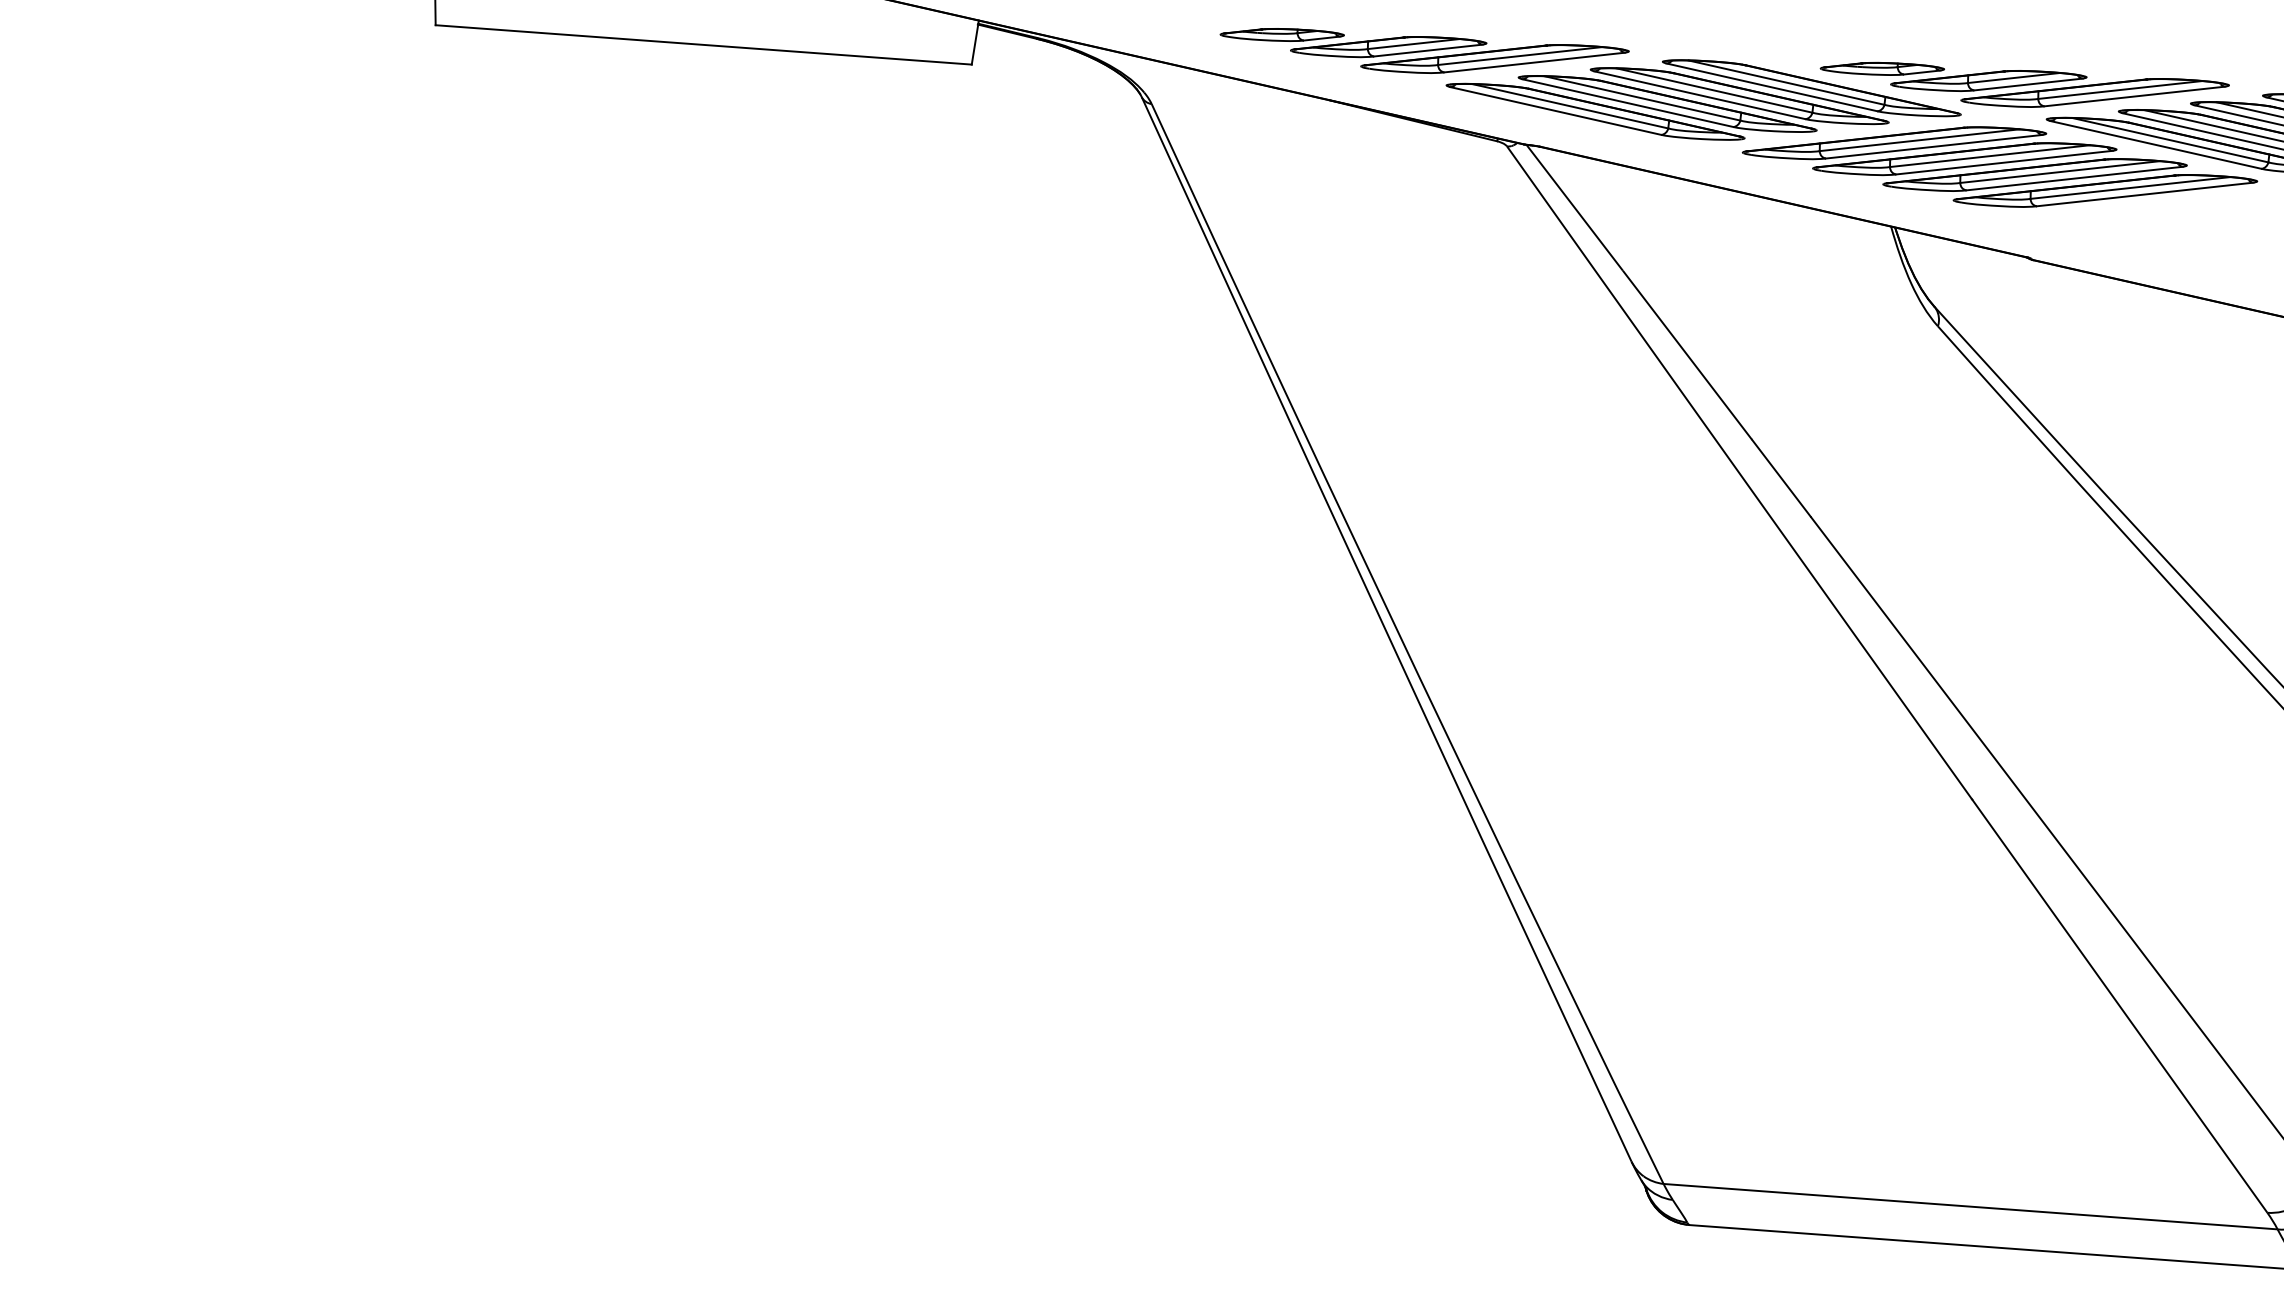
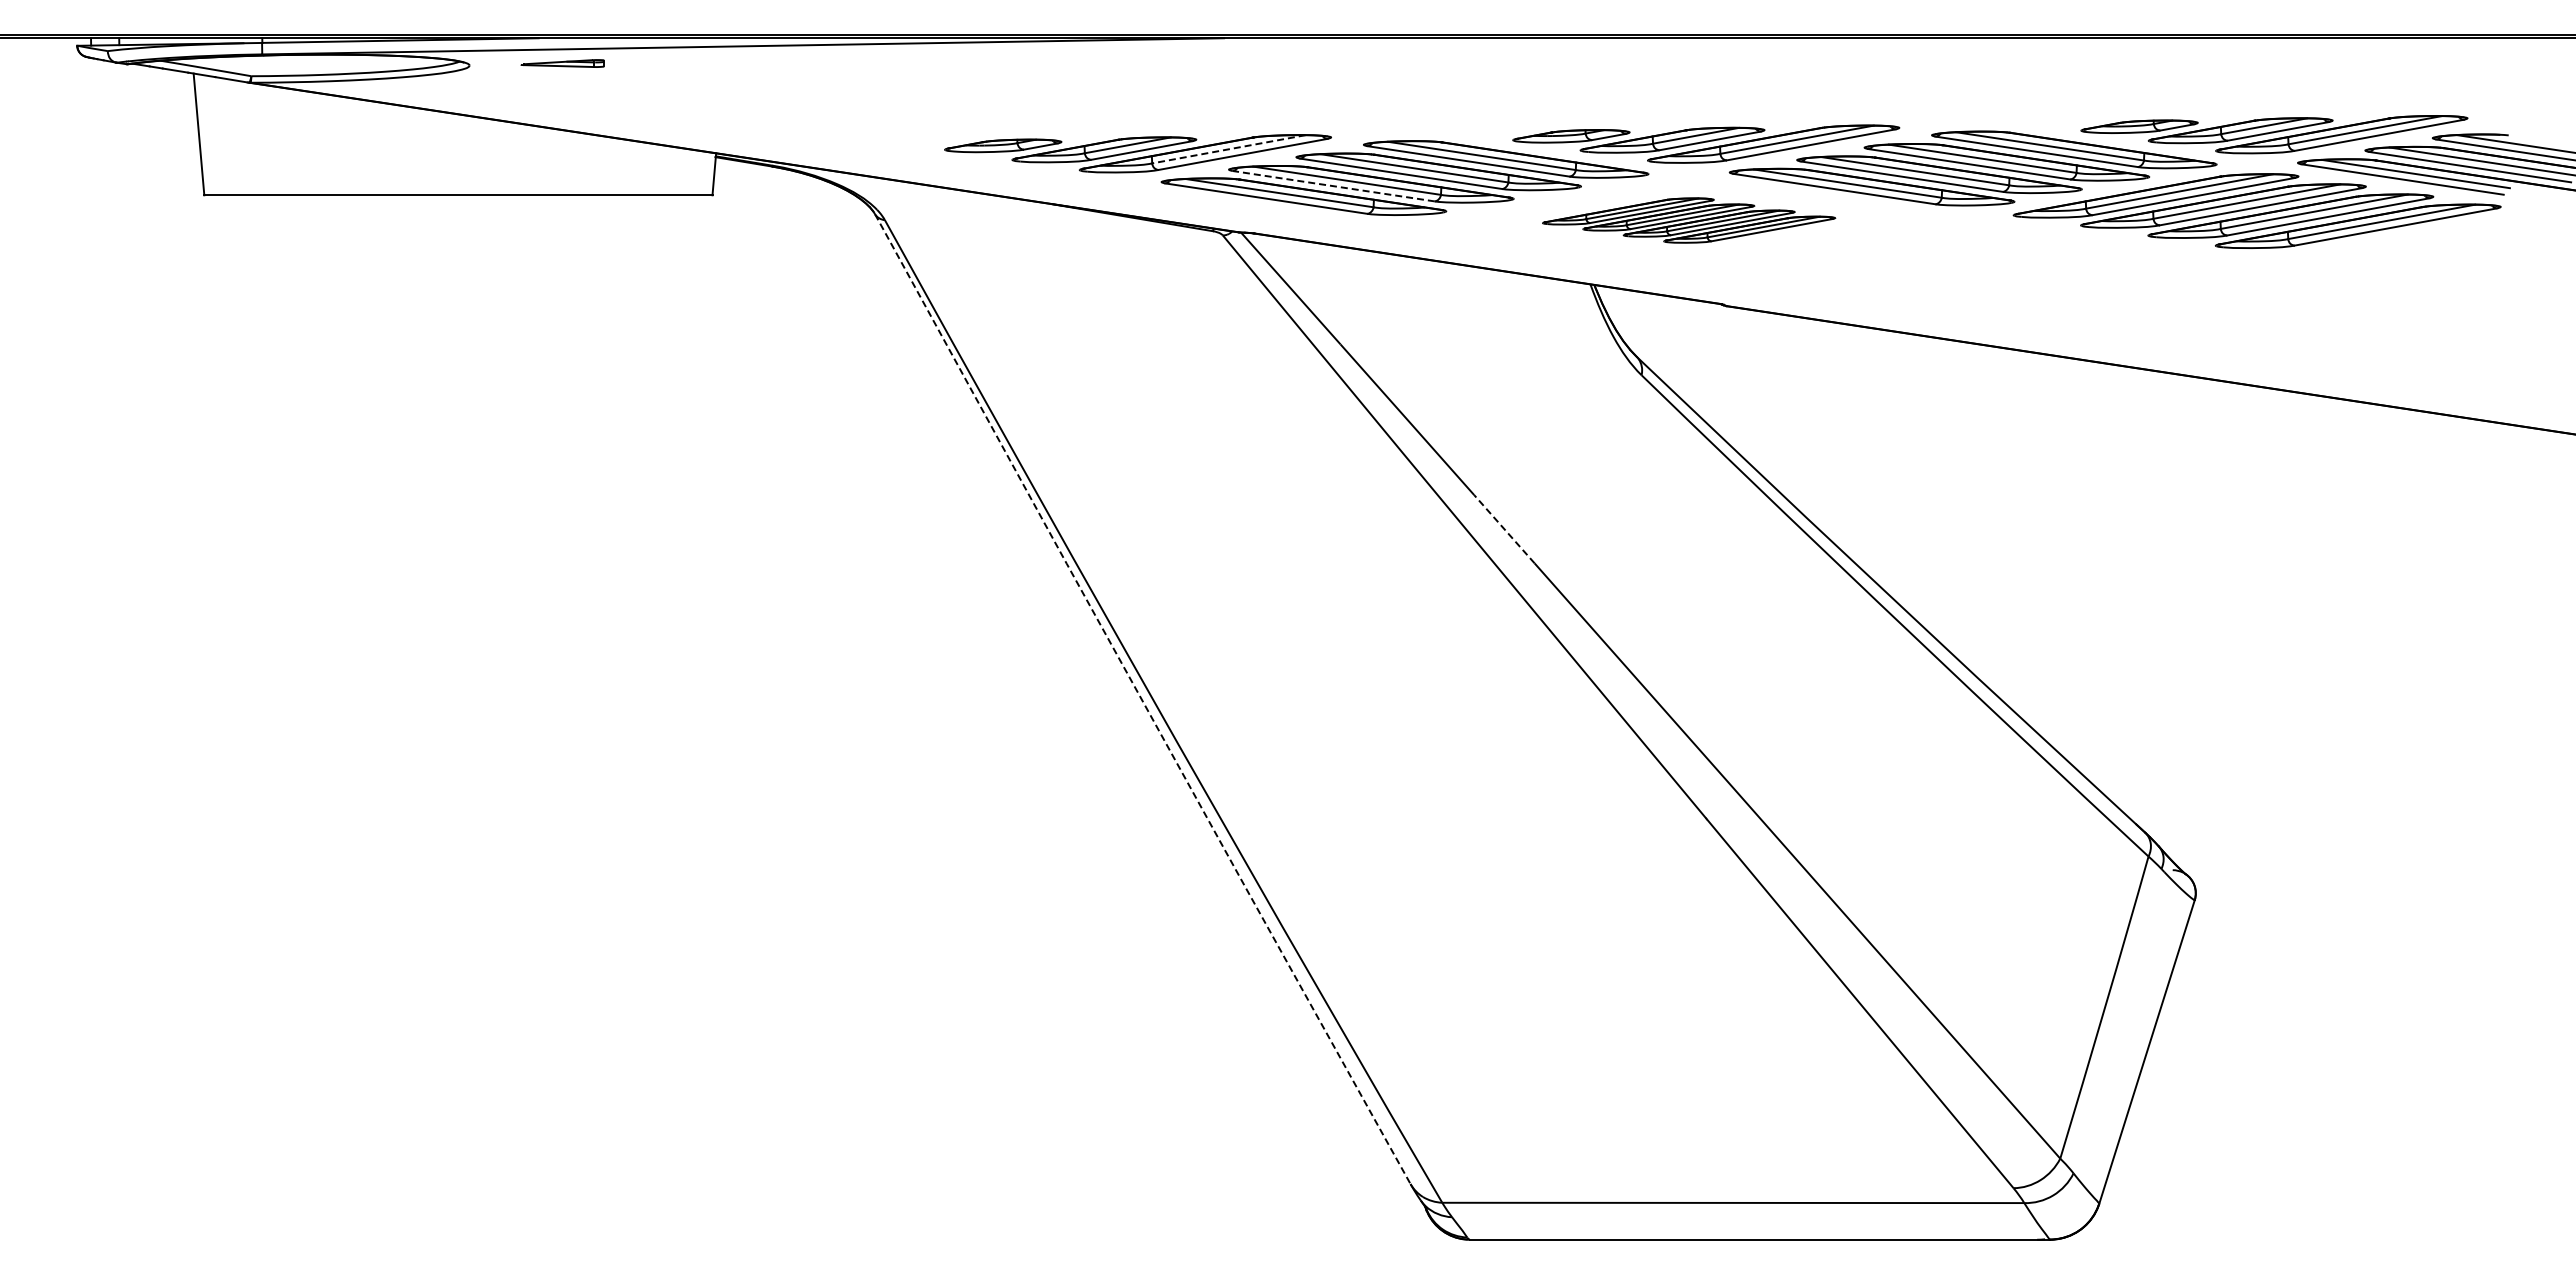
line: (1519, 56) -> (1228, 149), solid -> dashed
line: (1627, 103) -> (1333, 186), solid -> dashed
part: (1999, 166) -> (1688, 220), size x0.6
line: (1781, 478) -> (1504, 529), solid -> dashed
line: (1386, 630) -> (1142, 700), solid -> dashed

